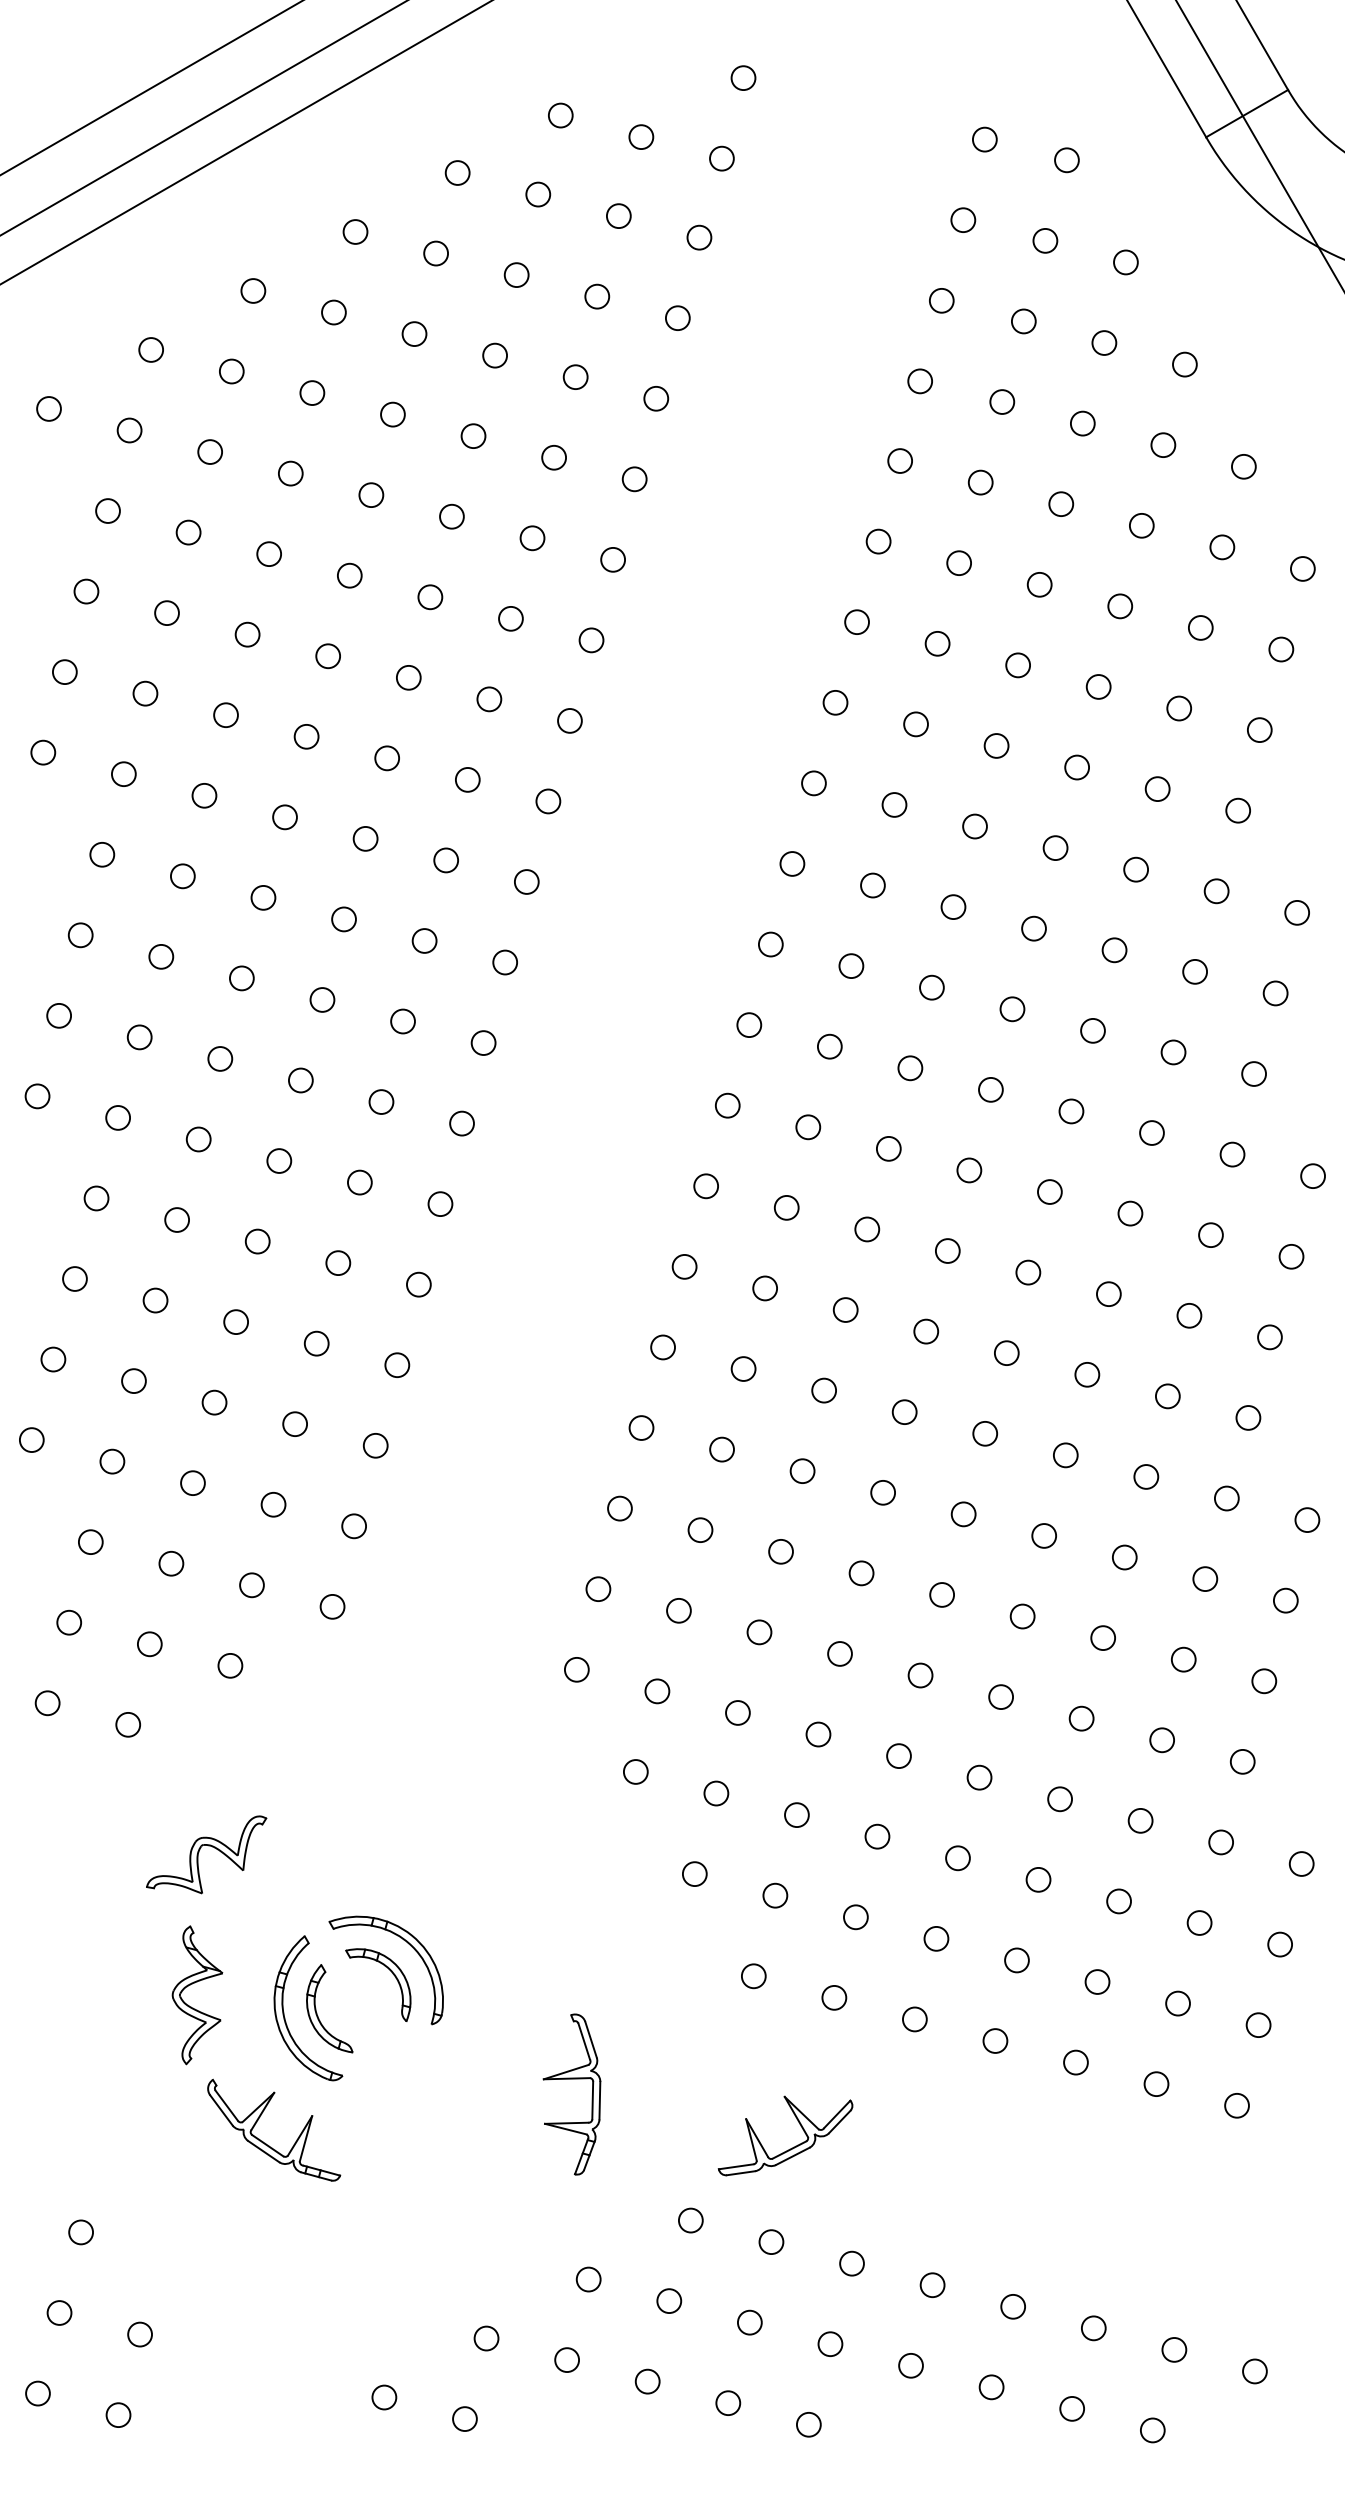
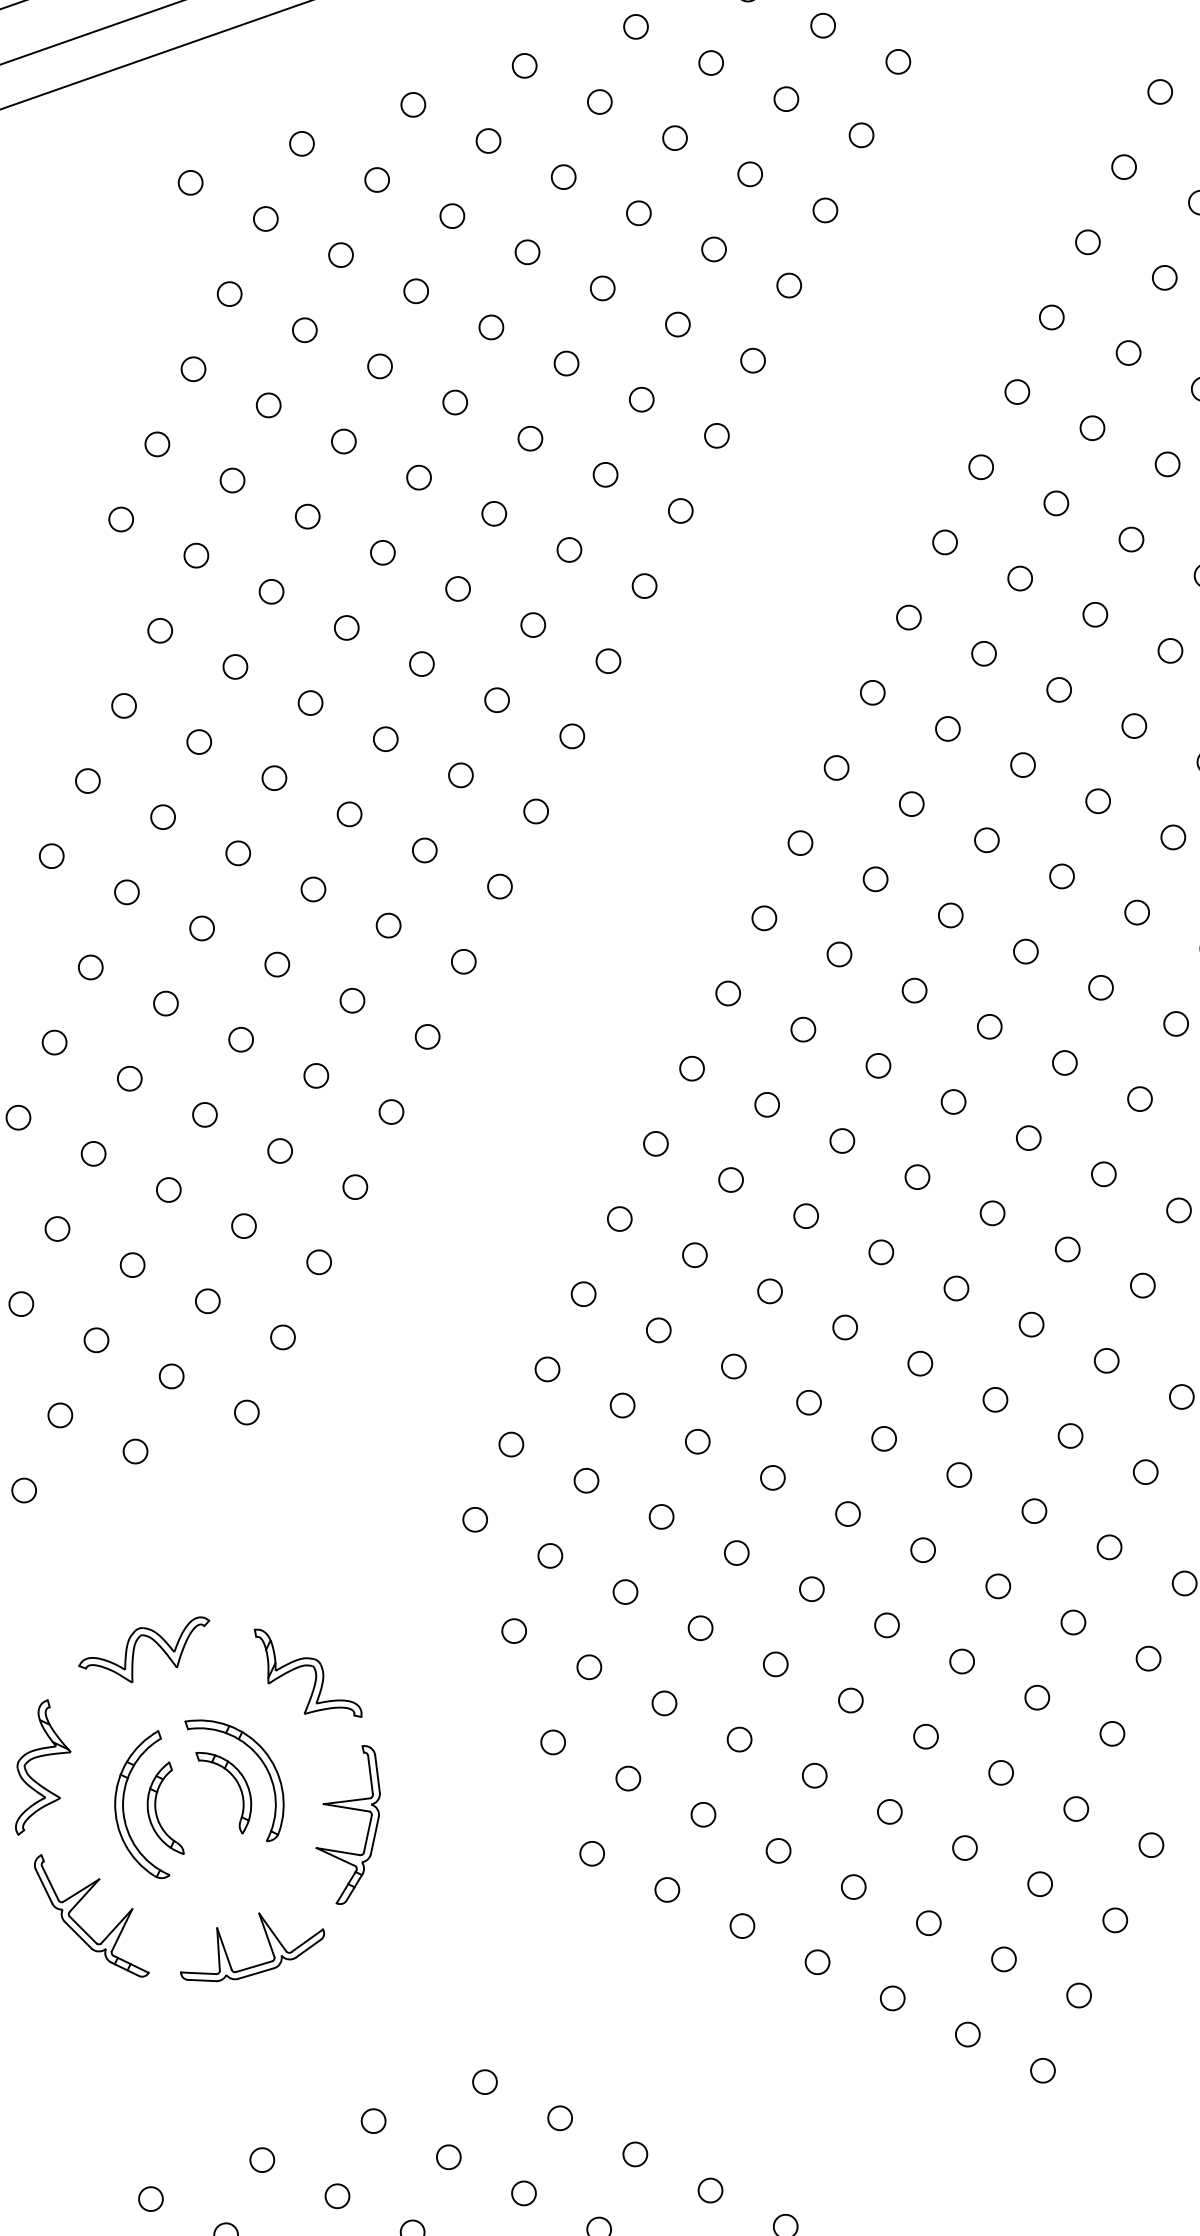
part: (199, 1852) -> (137, 1641), moved
part: (448, 1853) -> (314, 1676), added
part: (571, 2079) -> (350, 1809), moved
part: (792, 2147) -> (257, 1964), moved

